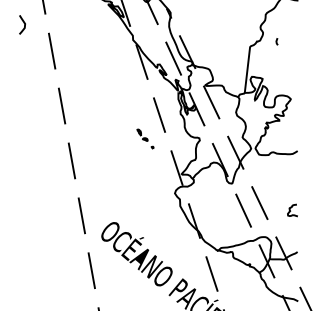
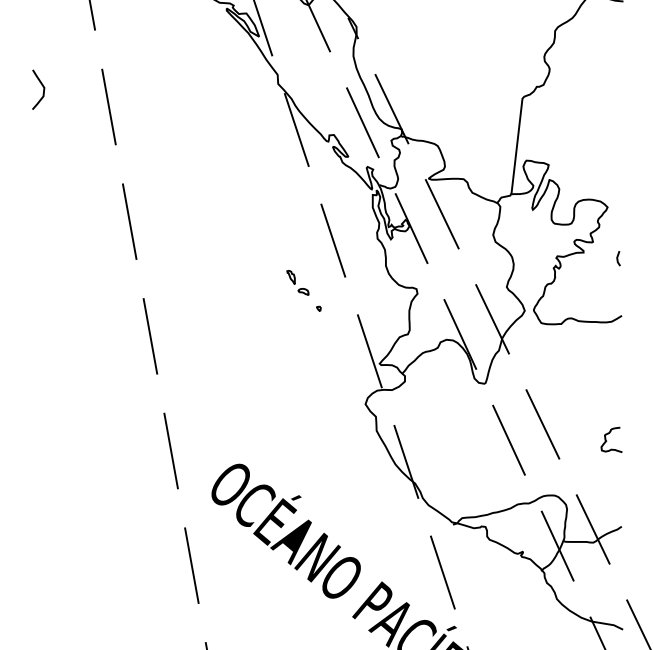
curve: (23, 23) -> (40, 86), moved
line: (276, 41) -> (617, 258), moved

